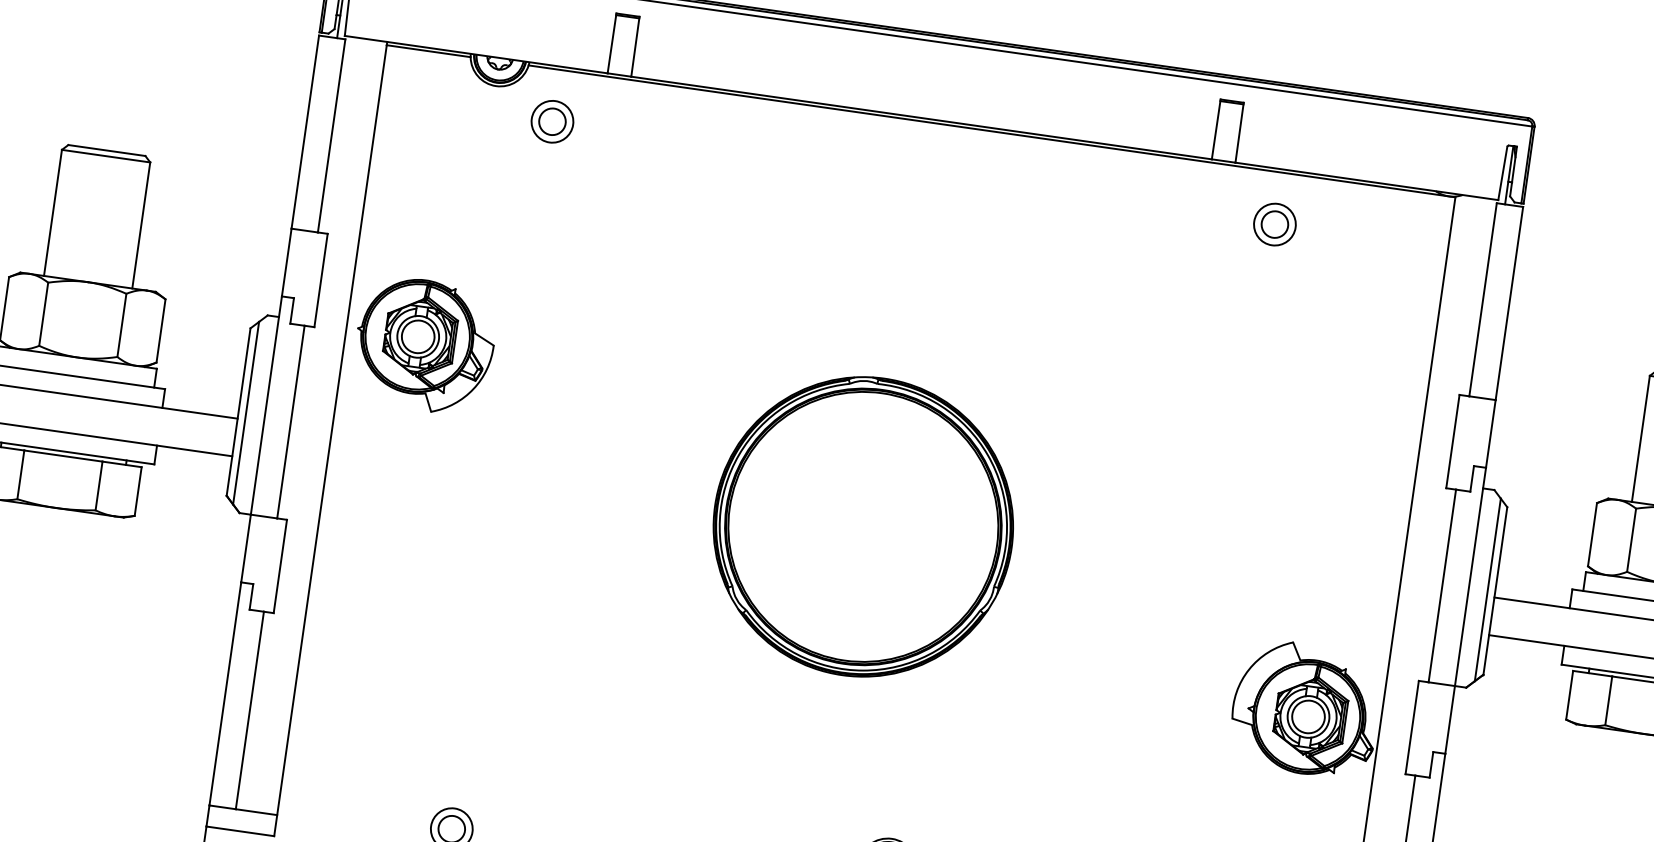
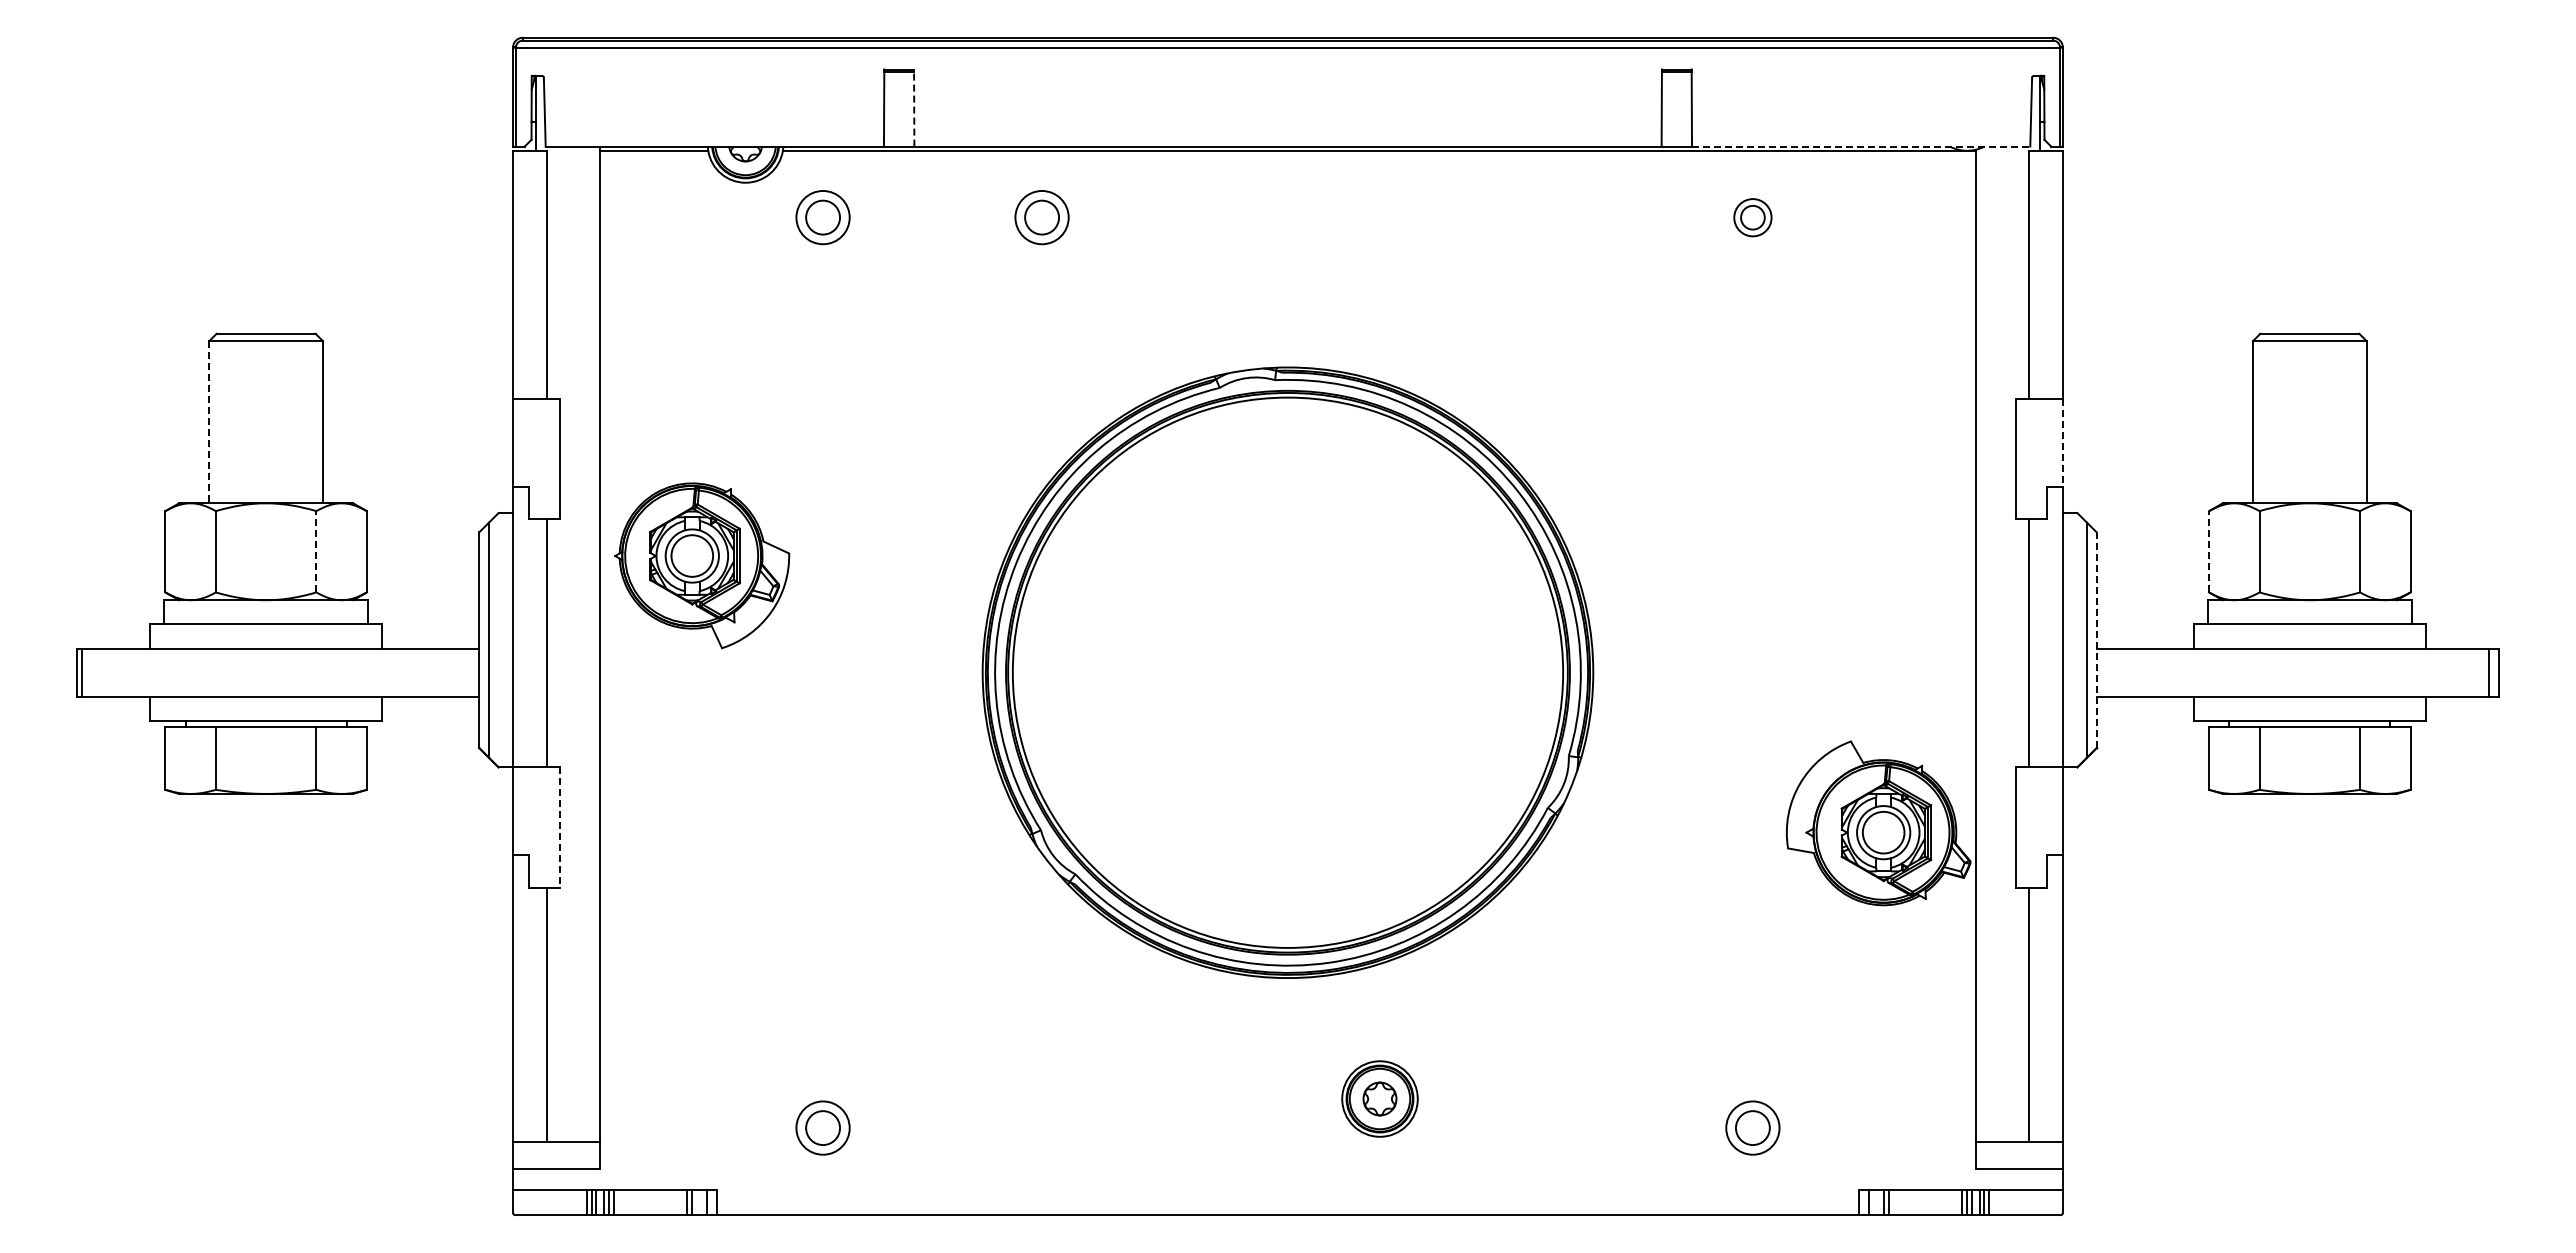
line: (635, 47) -> (914, 108), solid -> dashed
part: (722, 145) -> (1041, 217), added
line: (1367, 181) -> (1861, 146), solid -> dashed
line: (53, 213) -> (209, 422), solid -> dashed
part: (1274, 224) -> (1752, 217), size x0.7
line: (121, 325) -> (316, 551), solid -> dashed
part: (425, 345) -> (702, 565), moved
line: (1490, 433) -> (2062, 442), solid -> dashed
part: (863, 526) -> (1287, 672), size x1.6
line: (1592, 534) -> (2209, 551), solid -> dashed
line: (280, 566) -> (559, 827), solid -> dashed
line: (1495, 591) -> (2096, 640), solid -> dashed

